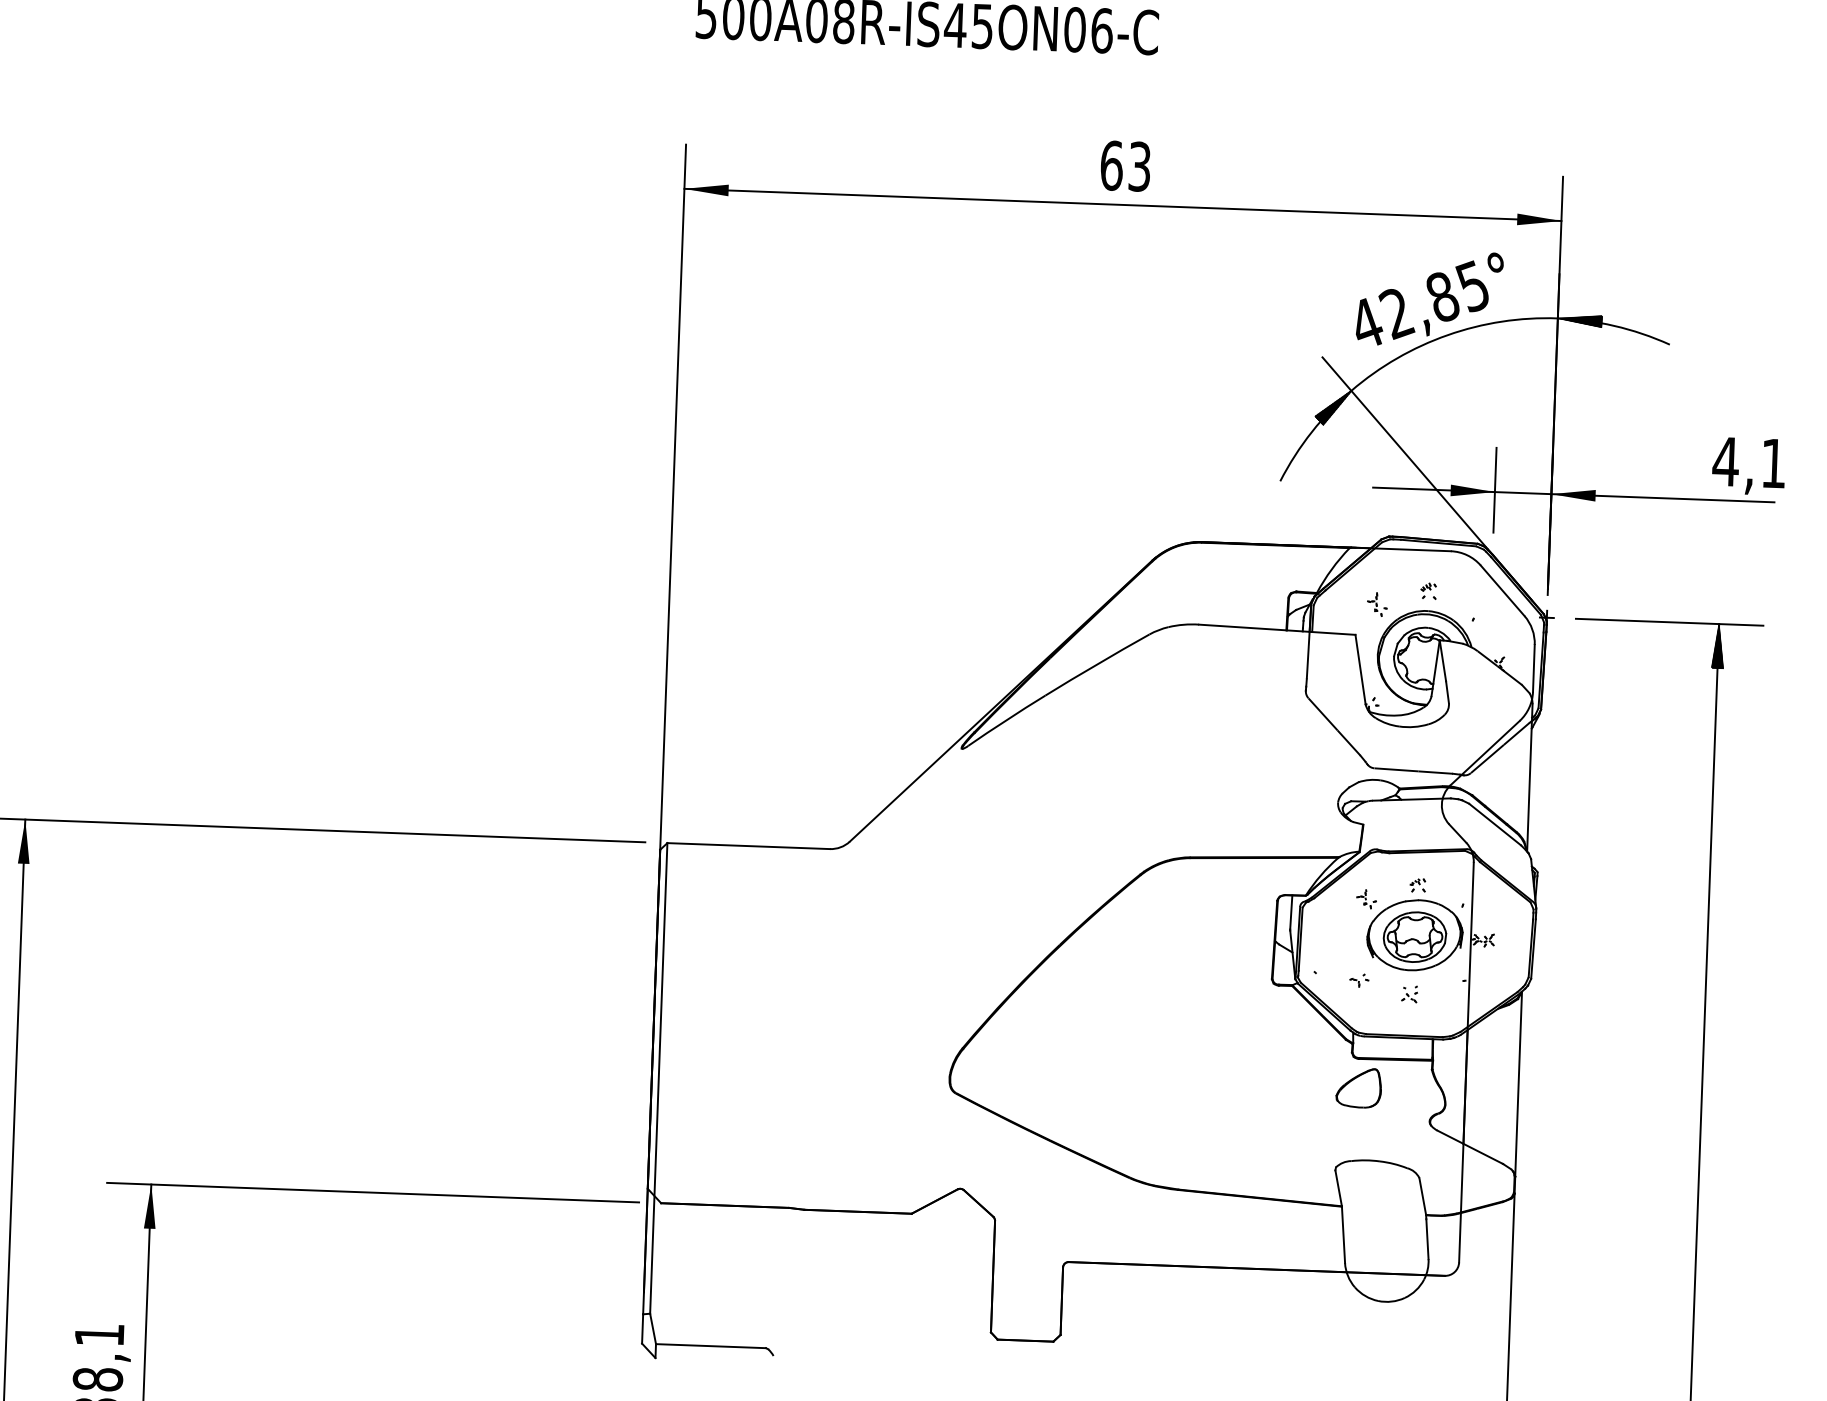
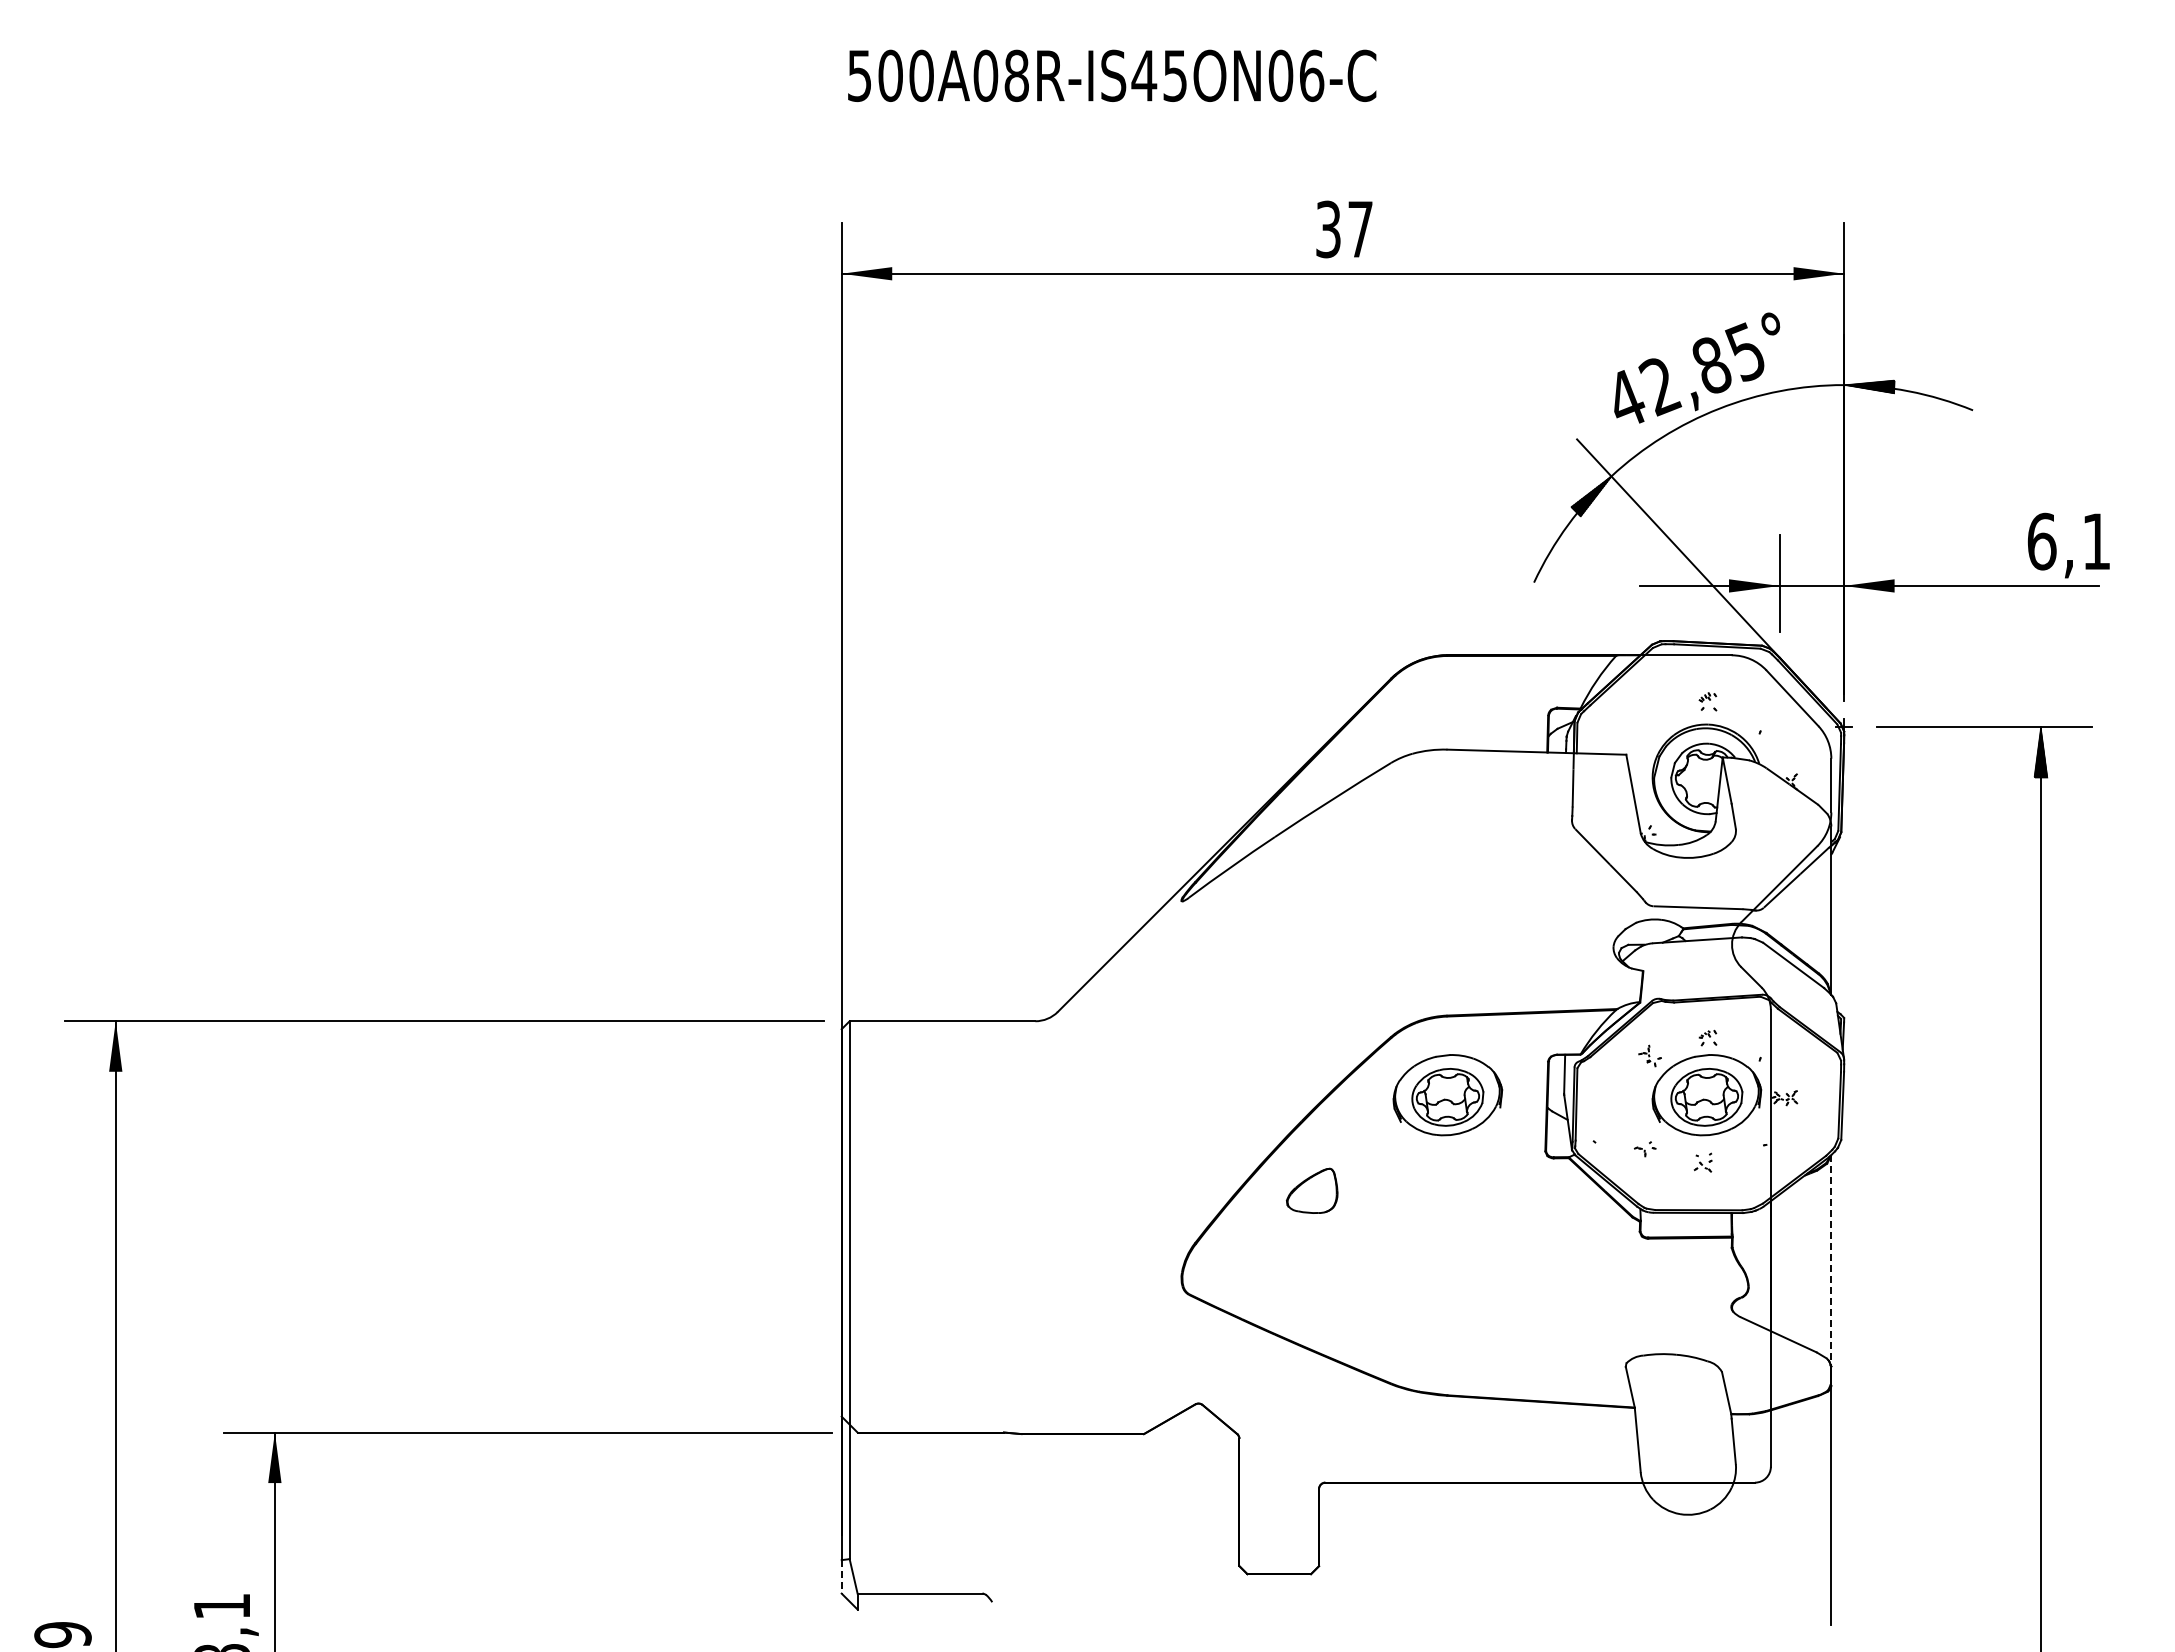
text: (1125, 166) -> (1344, 229), 63 -> 37
text: (1725, 461) -> (2041, 541), 4,1 -> 6,1
part: (1376, 604) -> (1649, 719), removed
part: (1188, 927) -> (1447, 1095), added
line: (1518, 1083) -> (1831, 1260), solid -> dashed
part: (1359, 1087) -> (1312, 1190), moved
line: (642, 1328) -> (841, 1576), solid -> dashed

